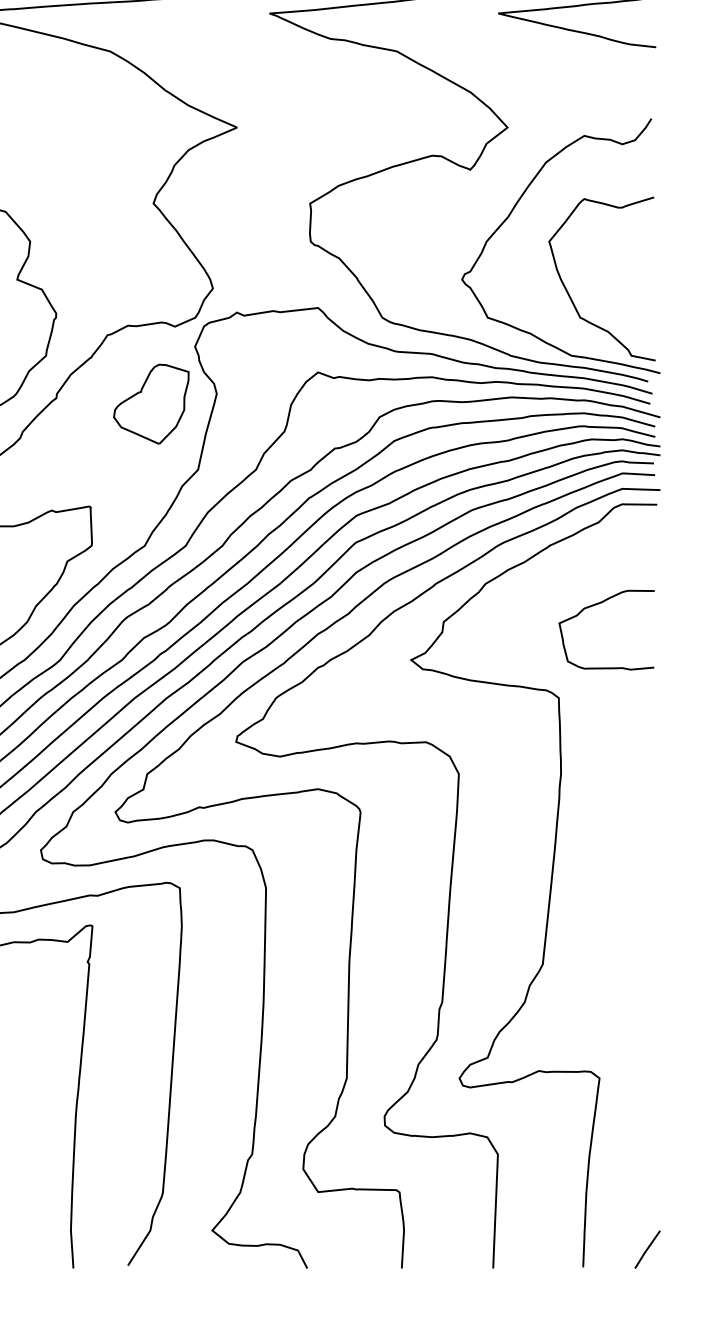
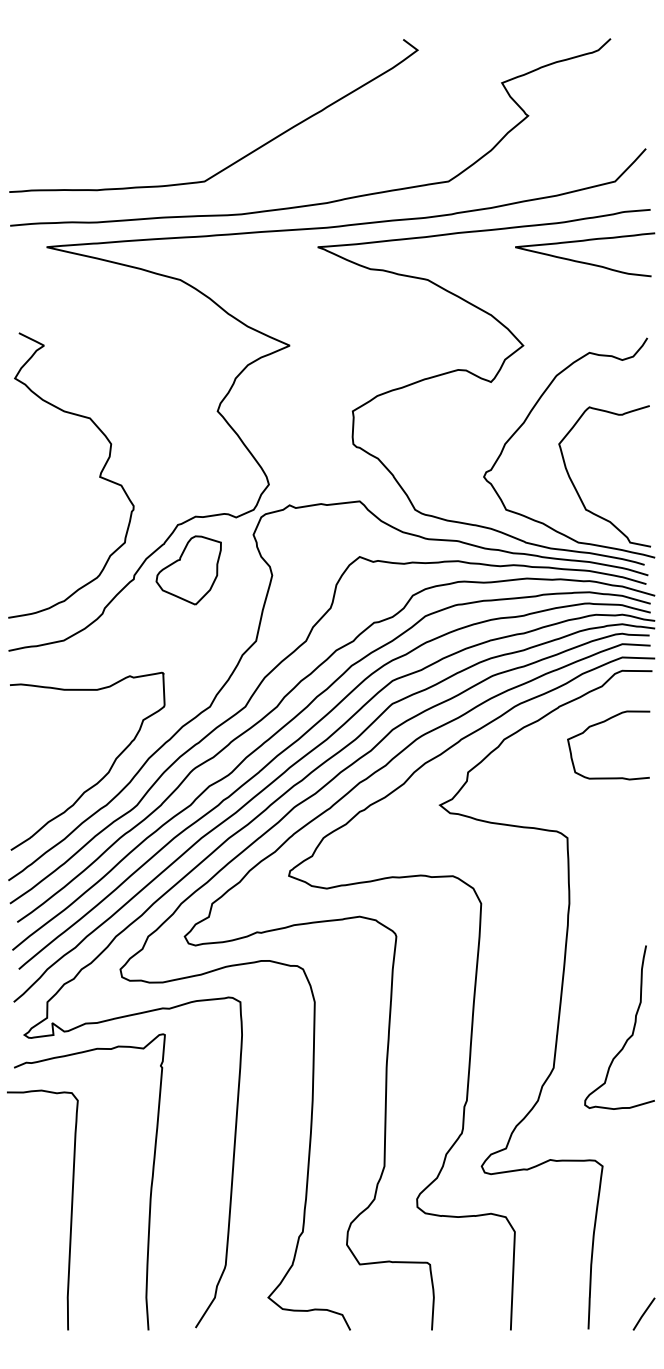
part: (151, 404) -> (188, 570), moved
curve: (599, 604) -> (602, 723), moved
curve: (634, 919) -> (632, 1029), added

